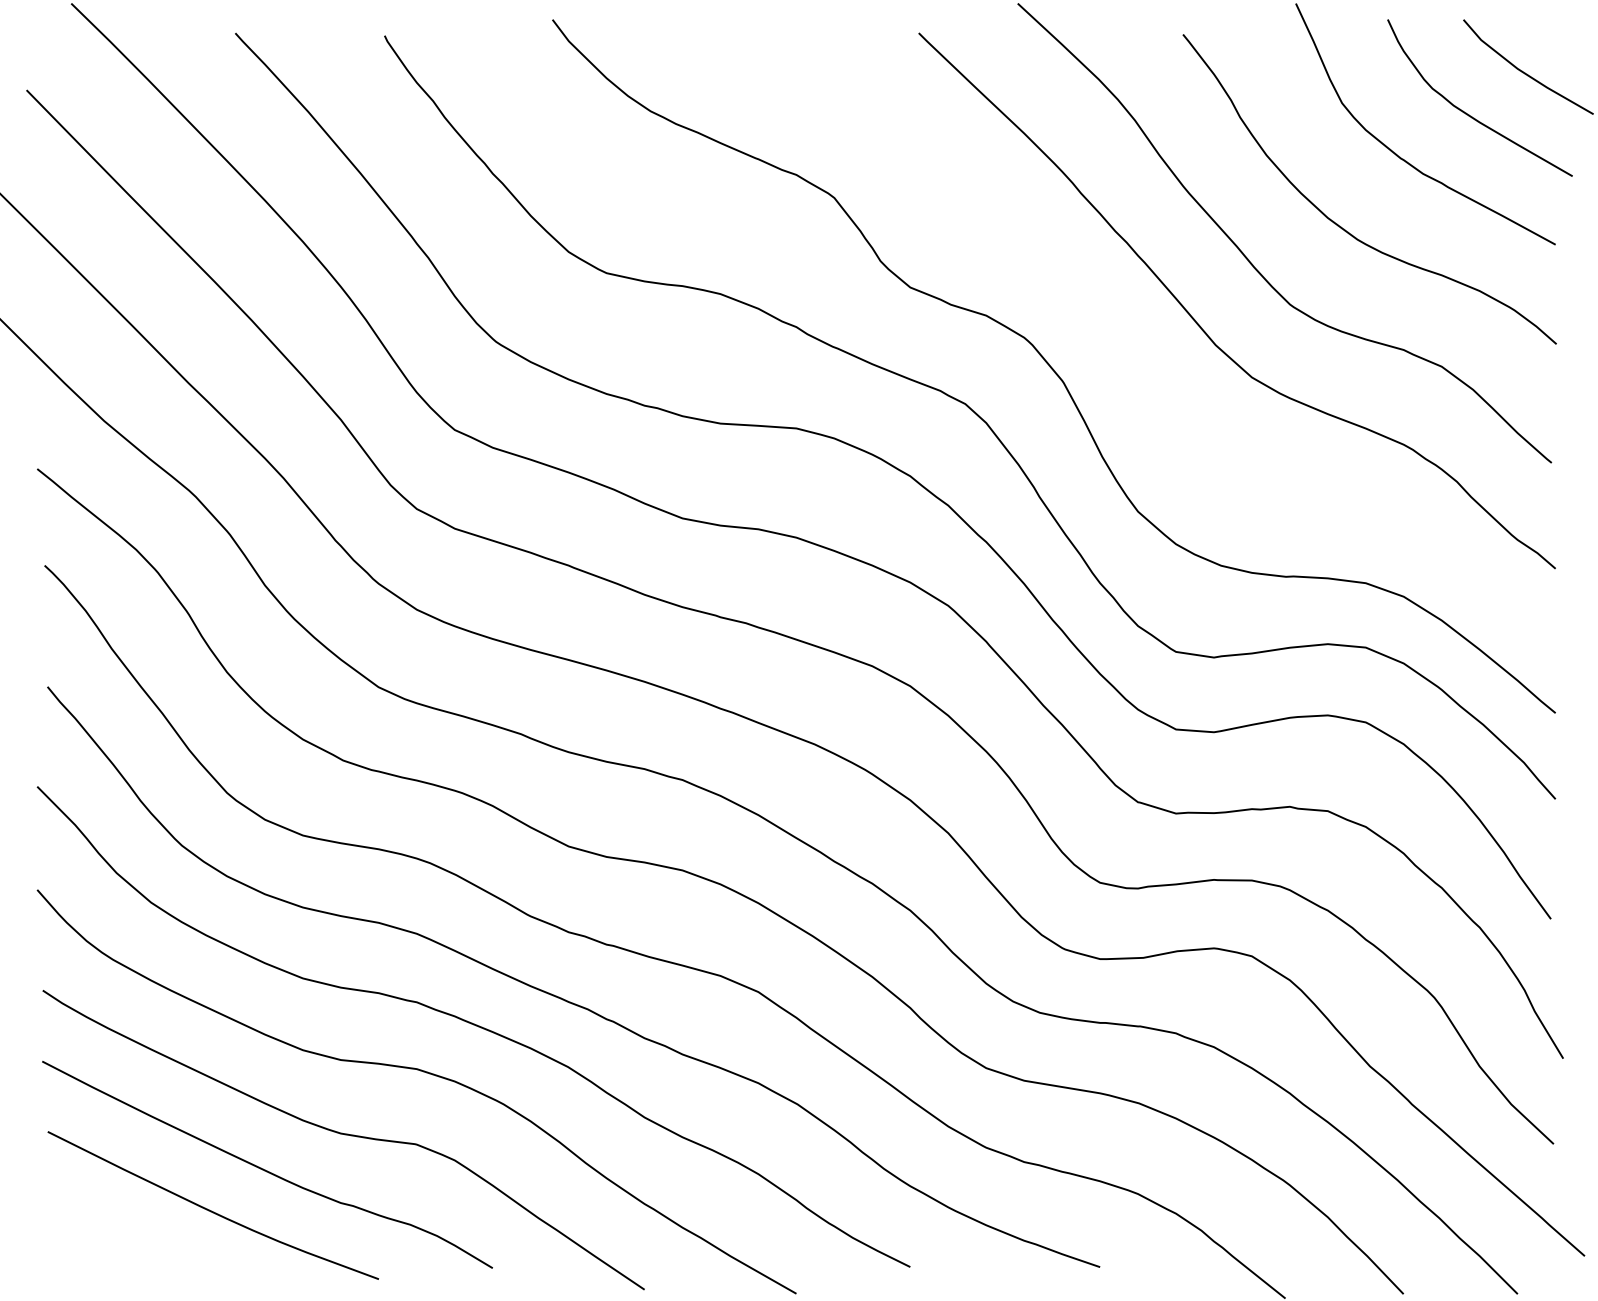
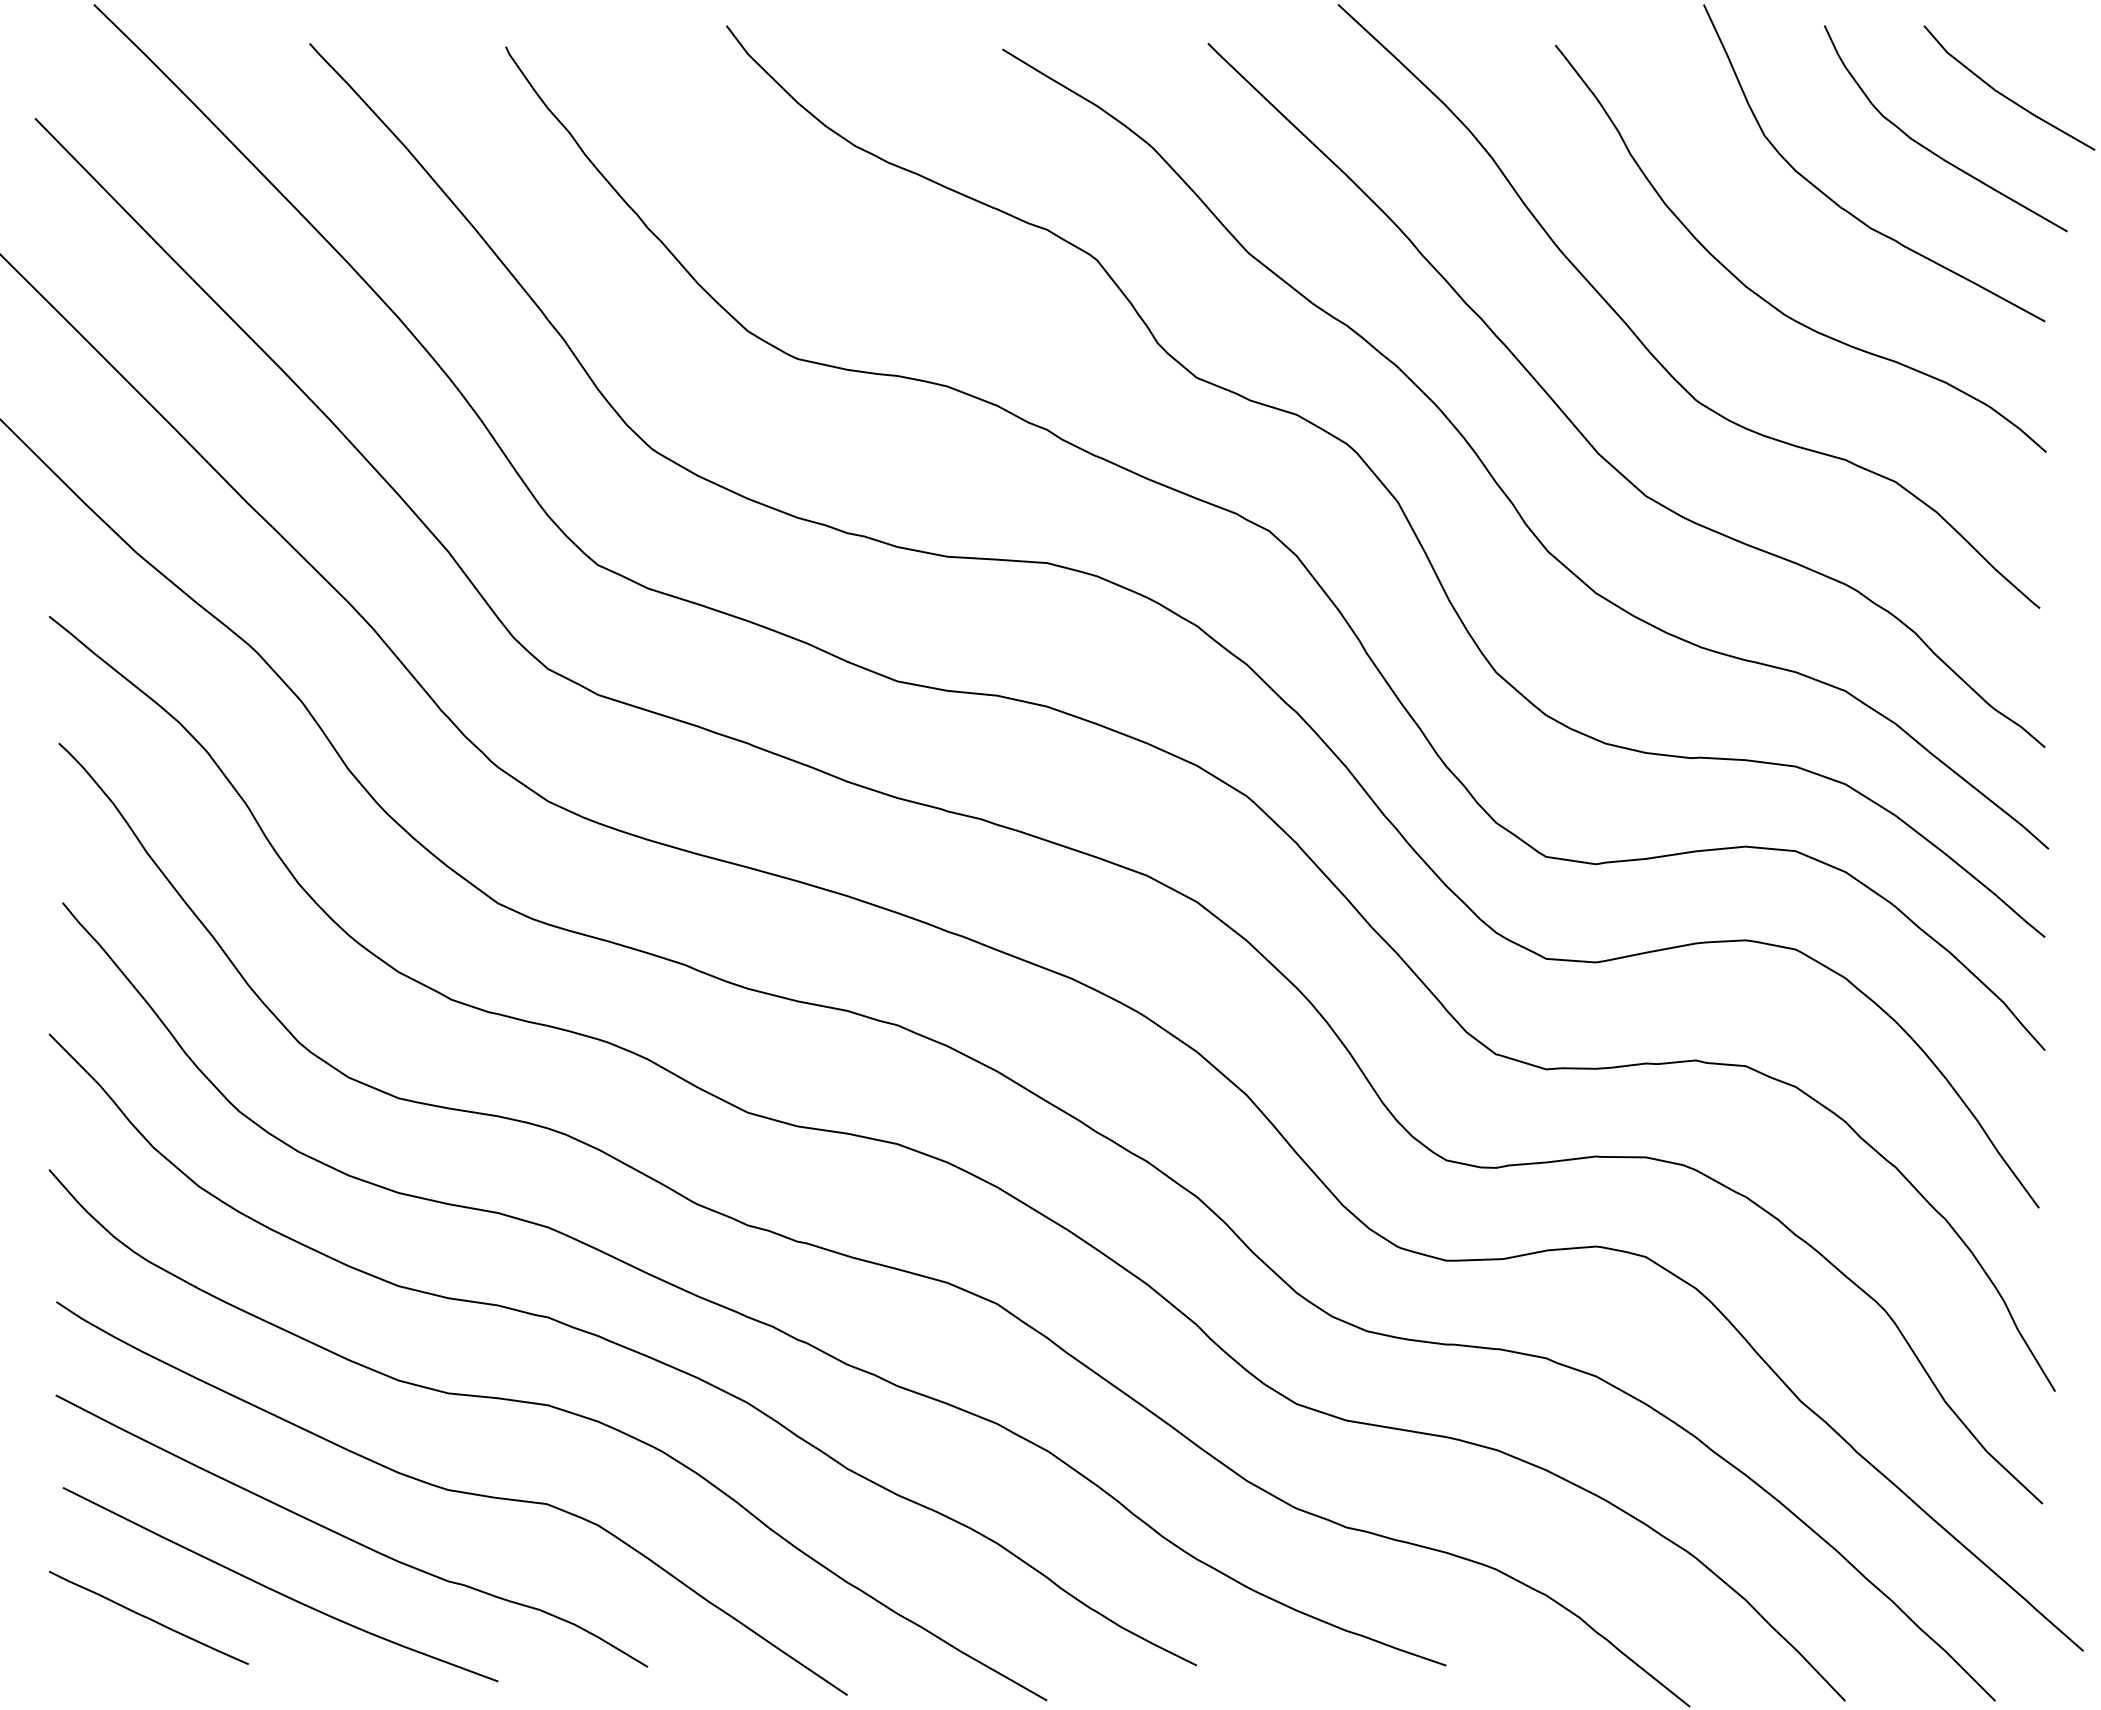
curve: (1133, 359) -> (1490, 472), added
curve: (112, 1230) -> (148, 1617), added

